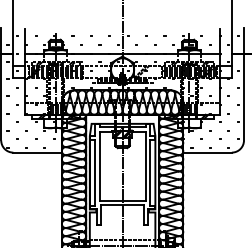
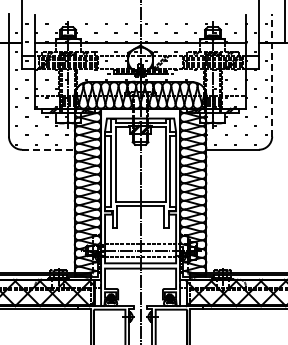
line: (244, 83) -> (272, 74), solid -> dashed
line: (37, 152) -> (48, 149), solid -> dashed

